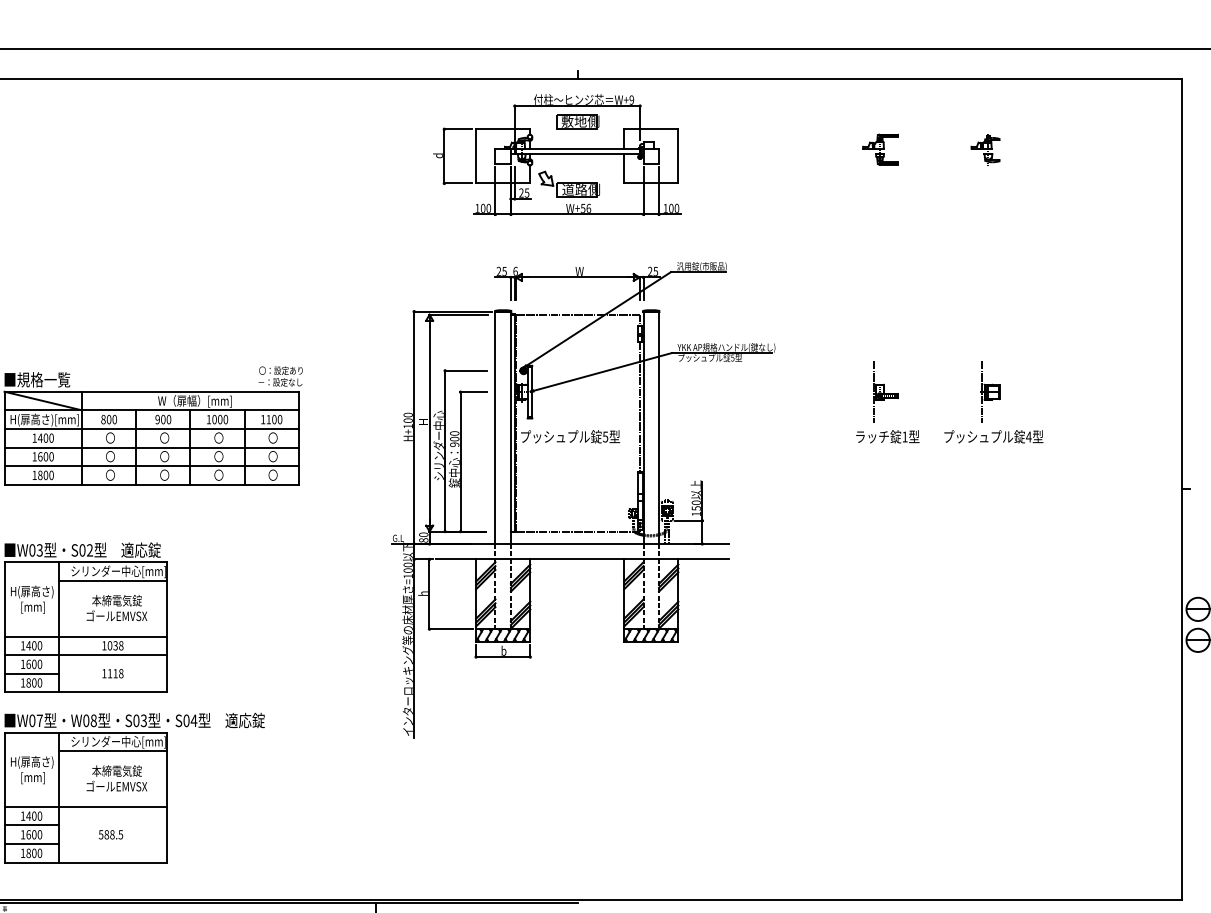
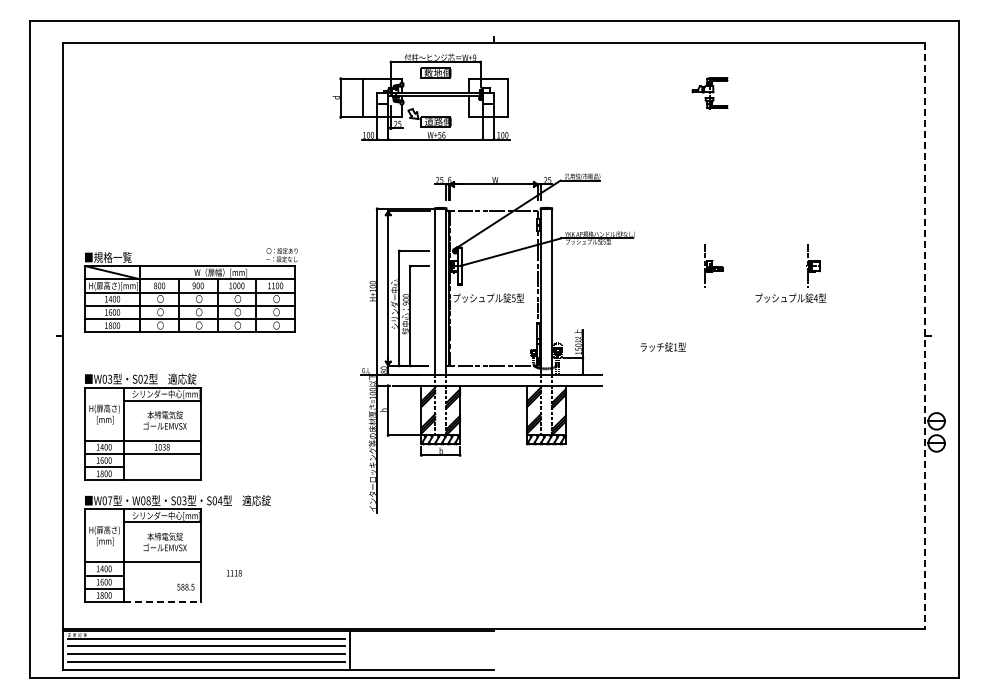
part: (879, 148) -> (709, 92), size x1.4
part: (984, 149) -> (784, 93), removed
part: (557, 154) -> (421, 96), moved
part: (990, 391) -> (813, 265), moved
text: (886, 435) -> (662, 346), moved
line: (1182, 489) -> (925, 335), solid -> dashed
text: (113, 672) -> (234, 572), moved
text: (110, 833) -> (185, 586), moved
line: (113, 863) -> (162, 602), solid -> dashed

